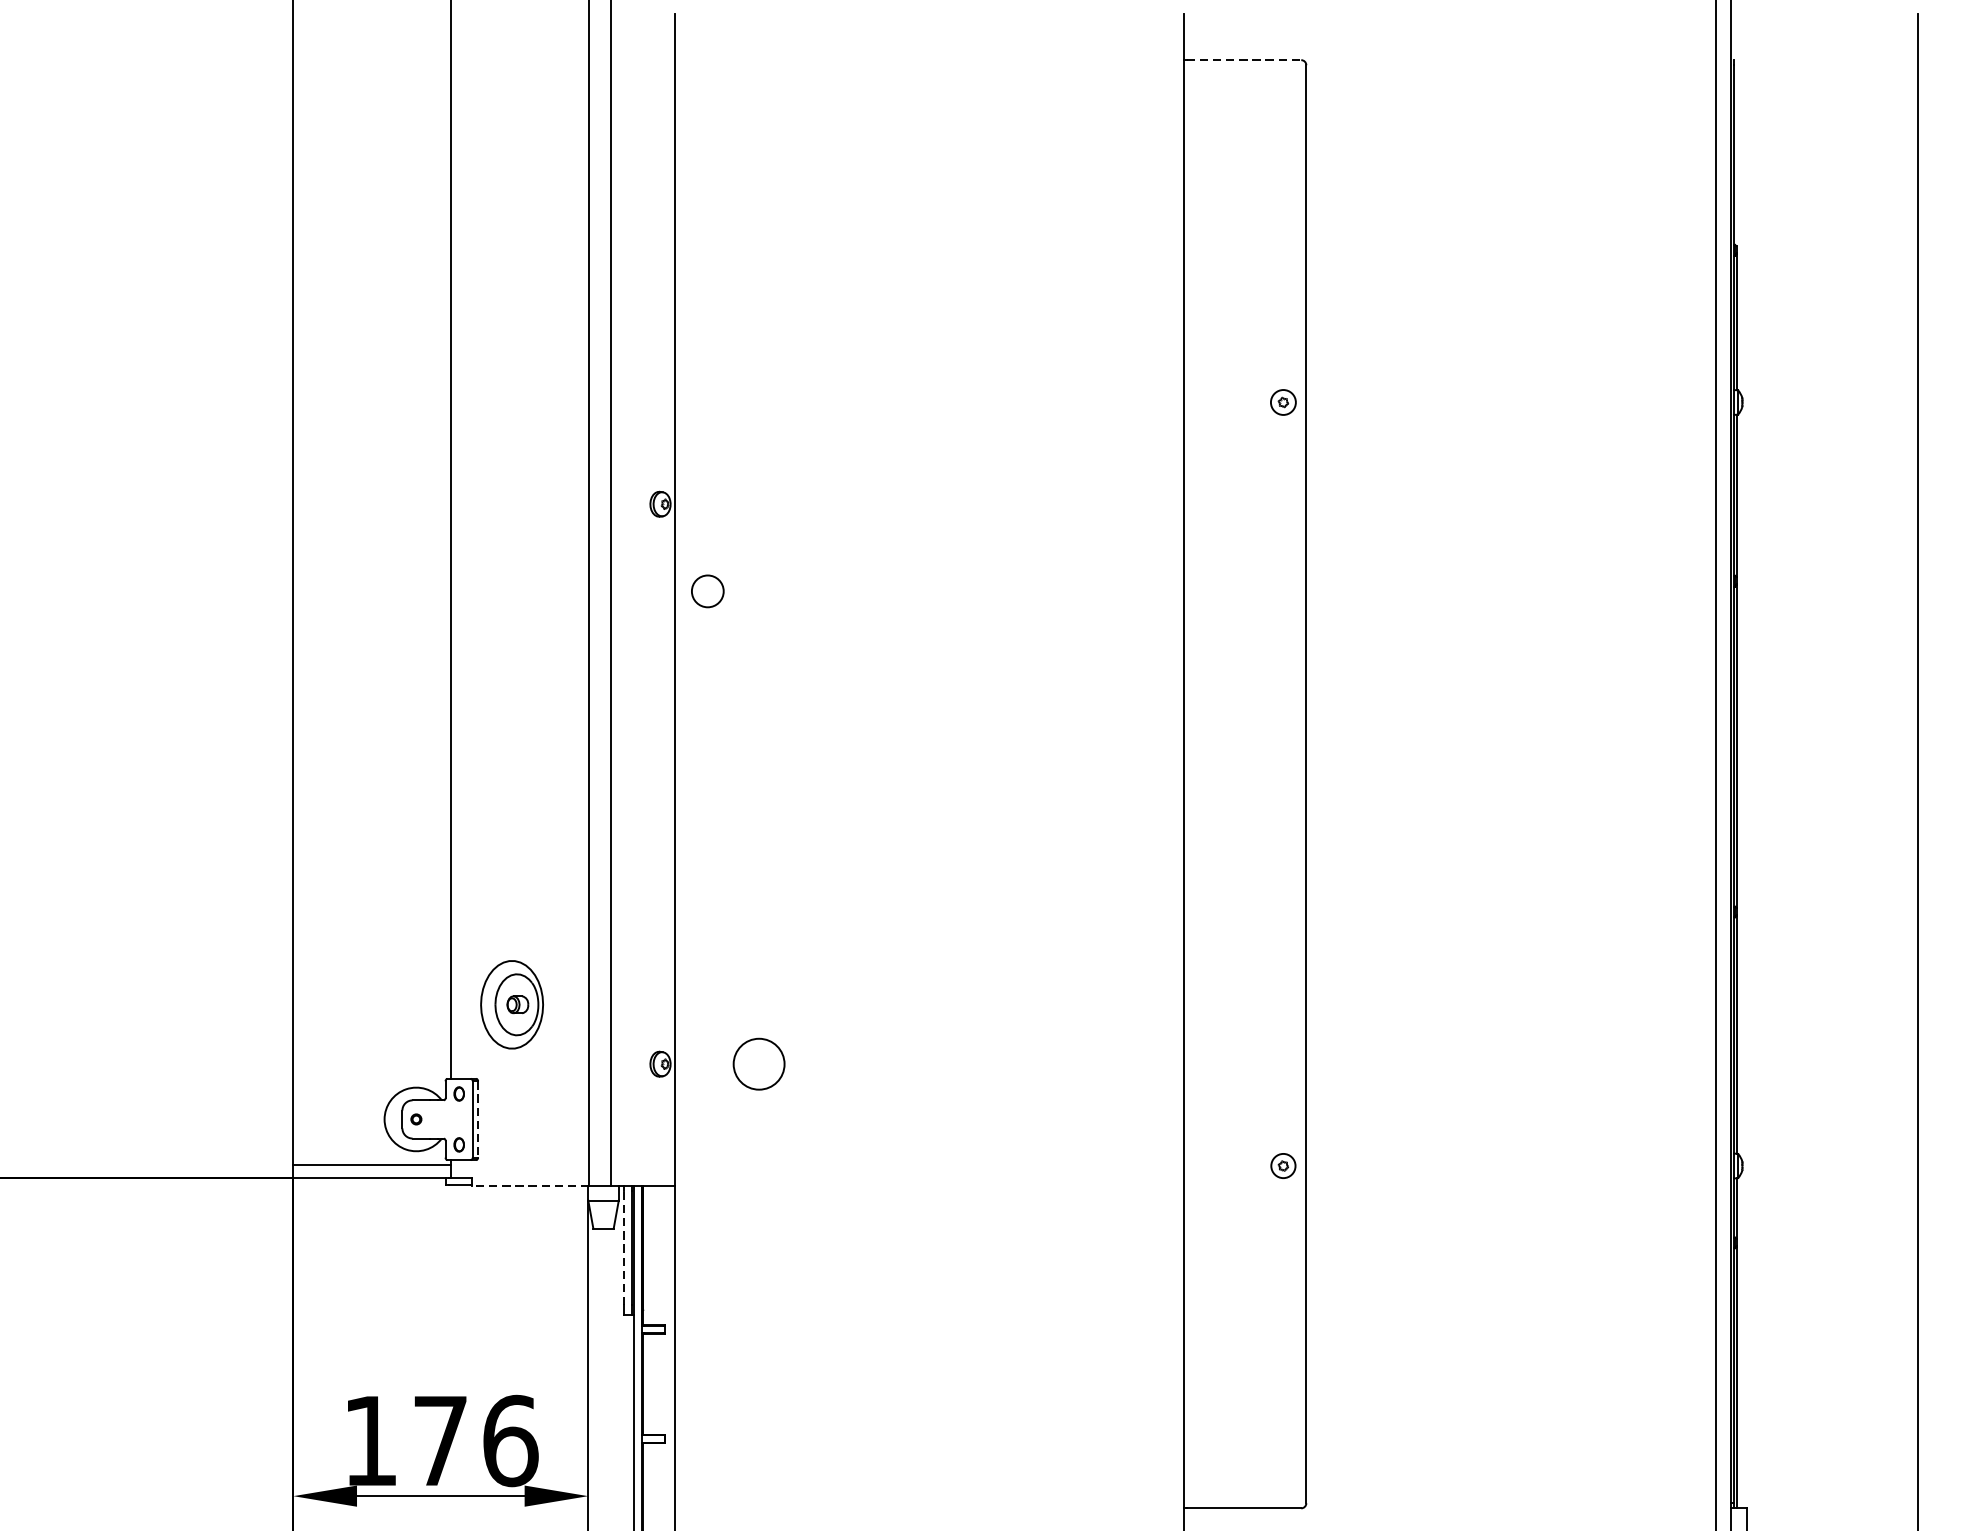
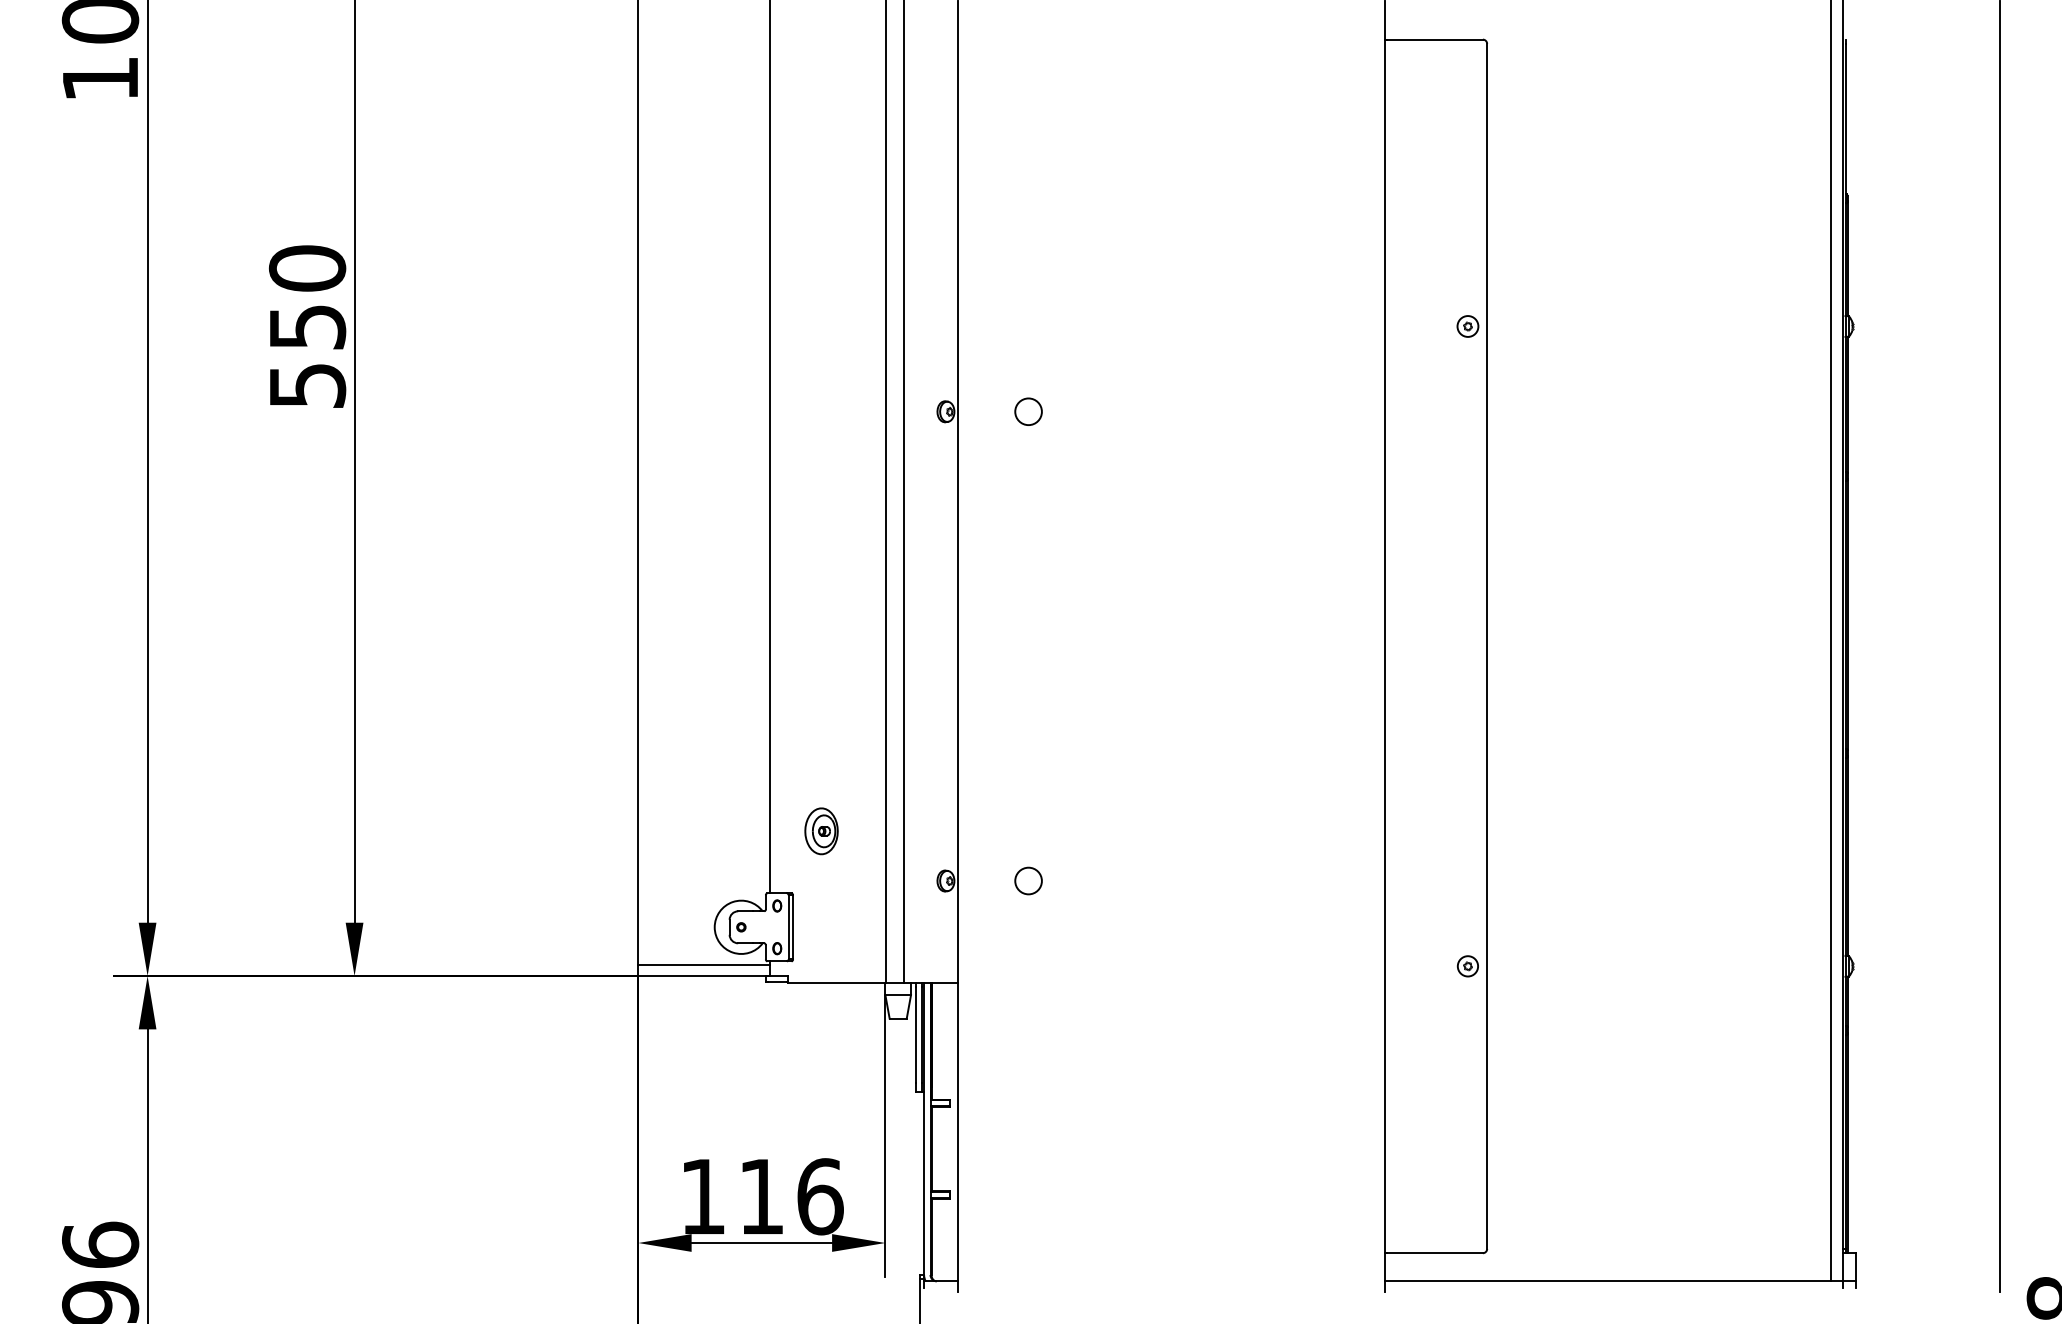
line: (1243, 60) -> (1434, 39), dashed -> solid
circle: (707, 591) -> (1028, 411), moved
part: (512, 1005) -> (821, 831), size x0.62
circle: (759, 1063) -> (1028, 880), size x0.62
line: (478, 1119) -> (793, 927), dashed -> solid
line: (531, 1185) -> (837, 982), dashed -> solid
line: (624, 1248) -> (915, 1035), dashed -> solid
text: (440, 1440) -> (761, 1196), 176 -> 116

